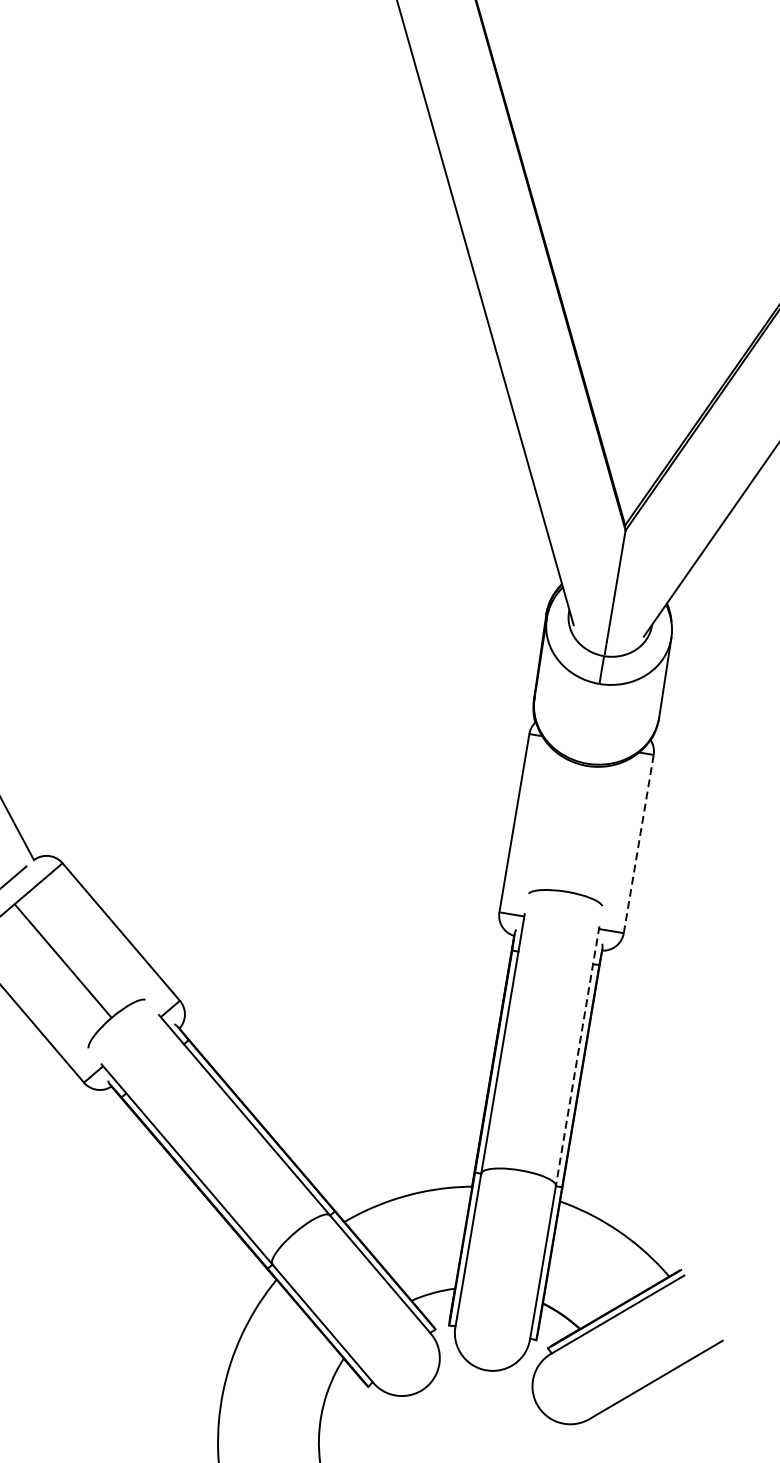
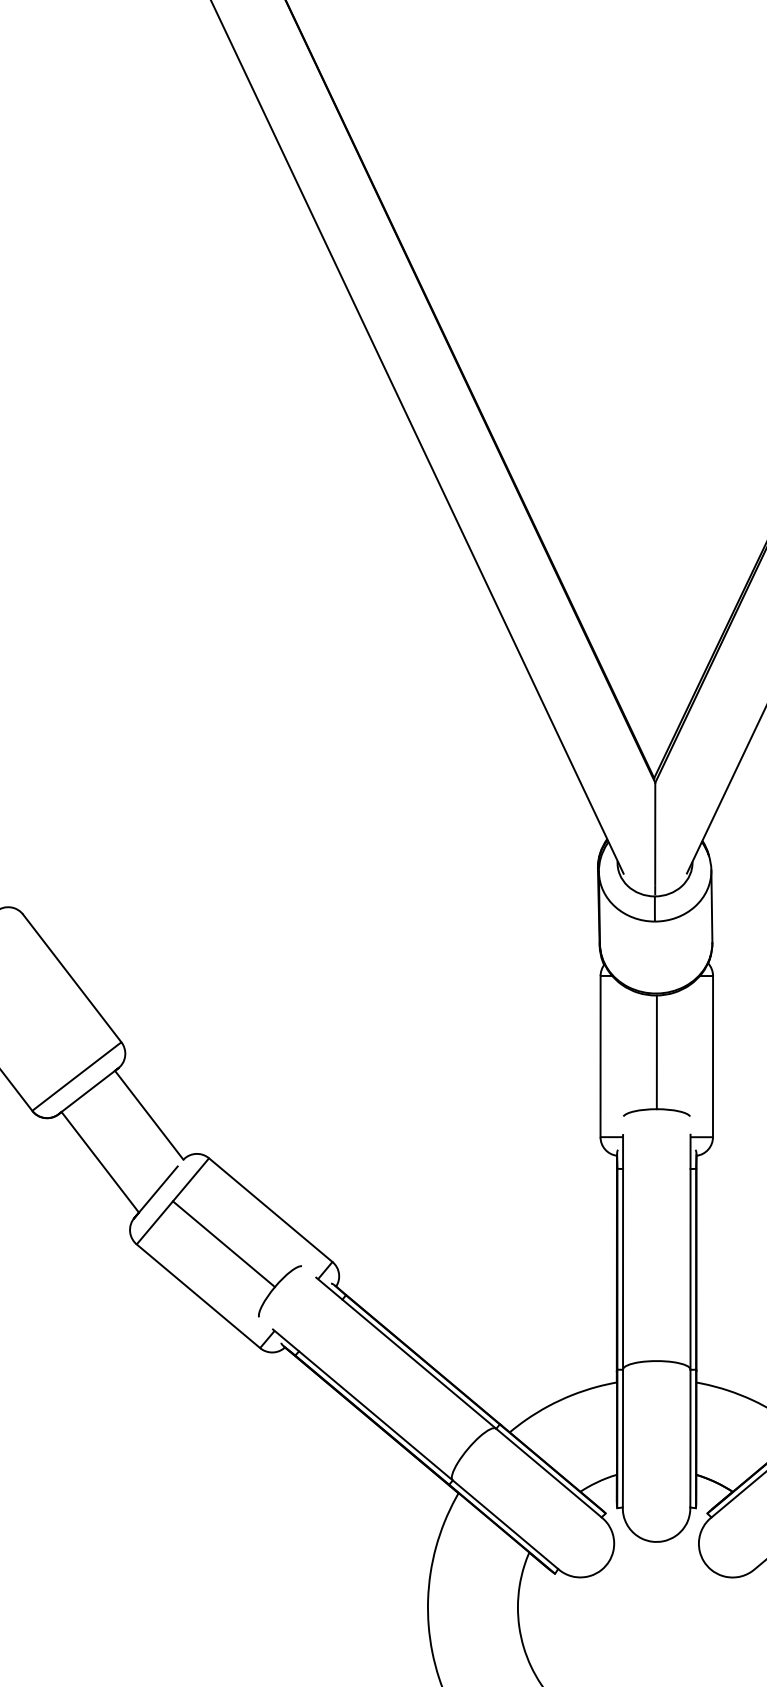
line: (577, 829) -> (656, 1052), added
line: (639, 844) -> (713, 1056), dashed -> solid
line: (577, 1056) -> (690, 1252), dashed -> solid

